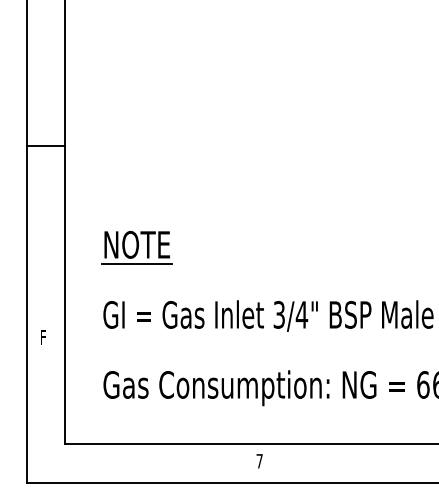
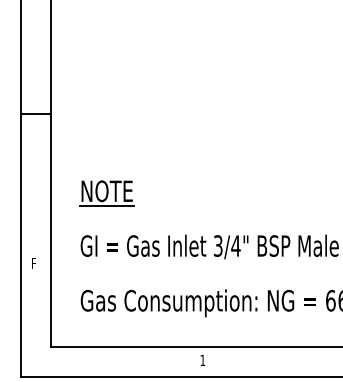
text: (259, 460) -> (202, 359), 7 -> 1

